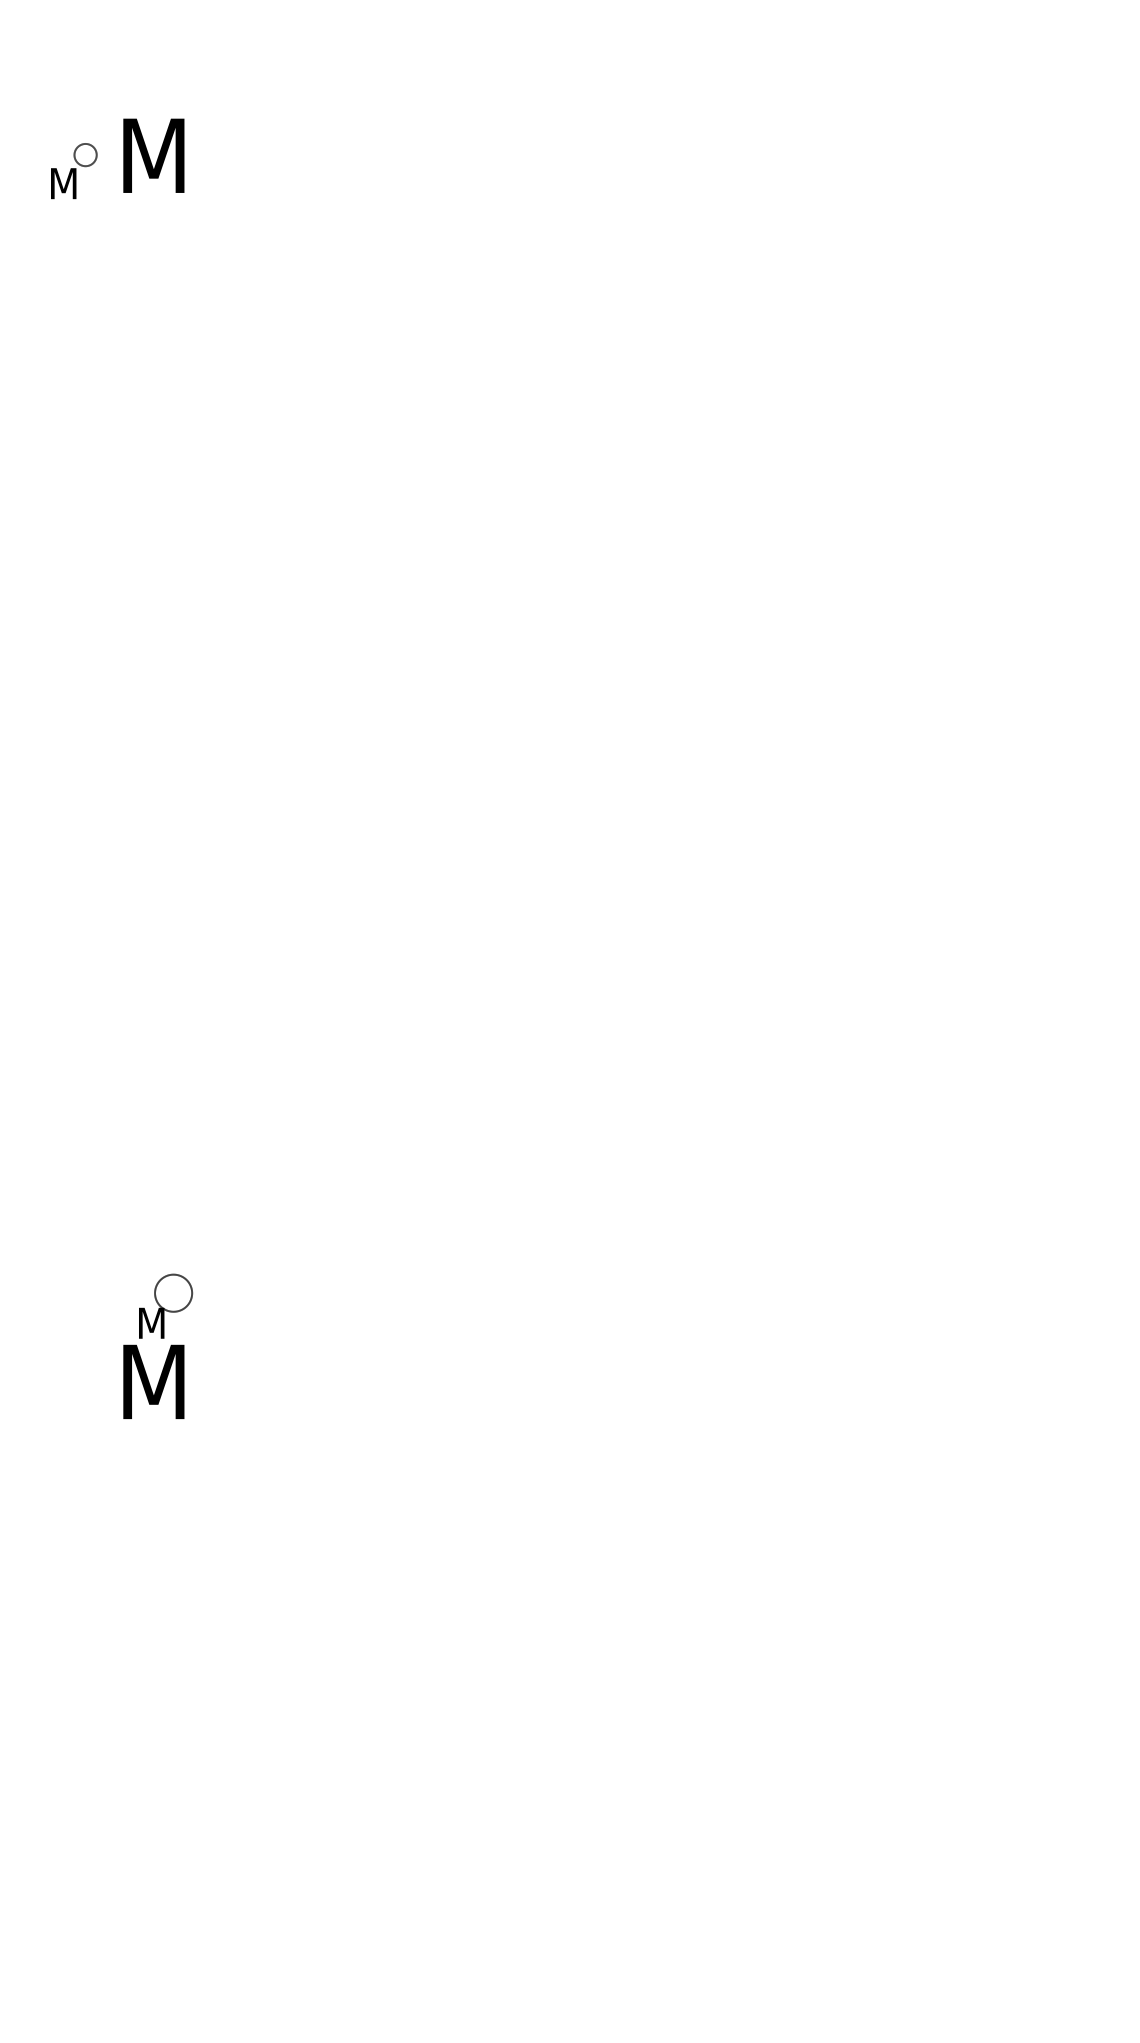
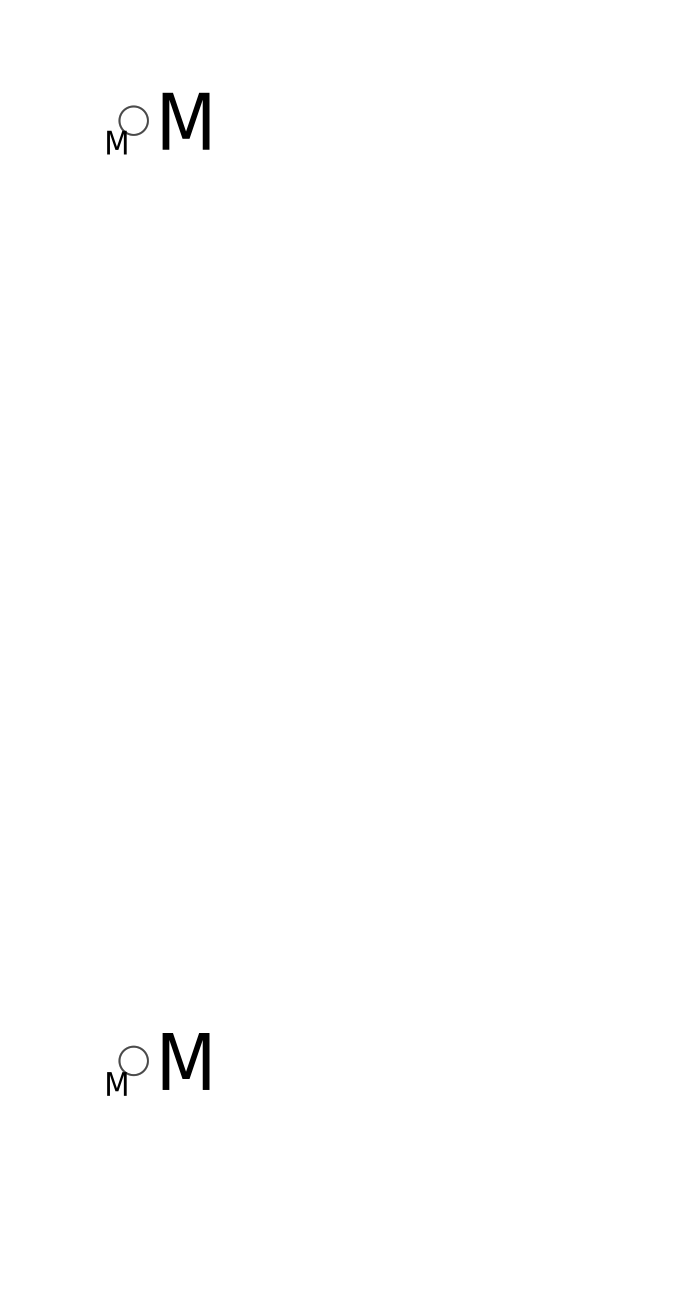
circle: (85, 154) -> (133, 120), size x1.67
part: (166, 1305) -> (128, 1070), moved

